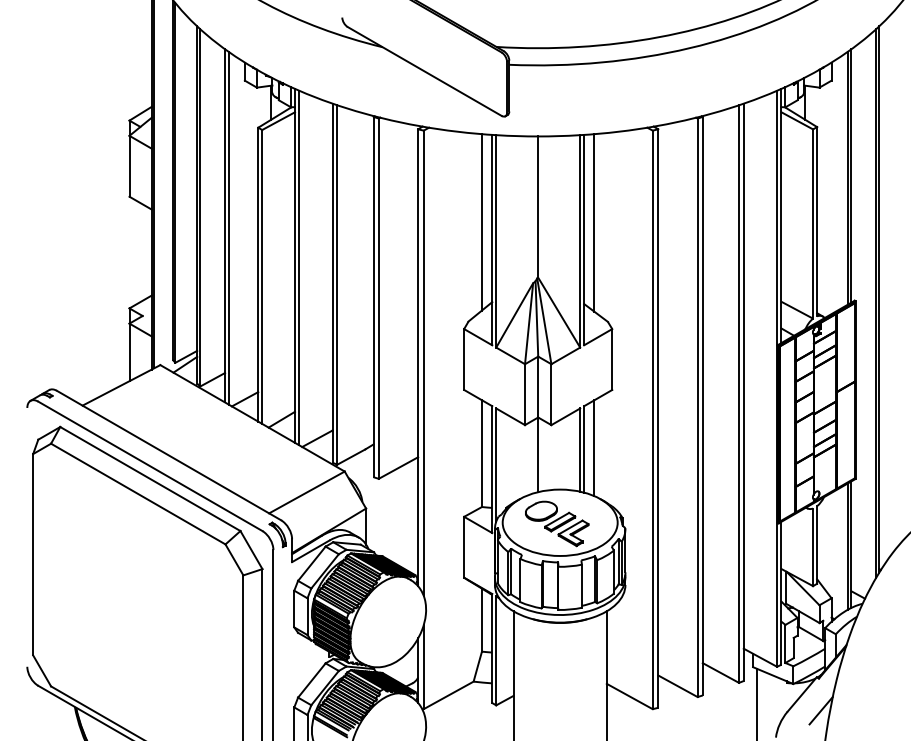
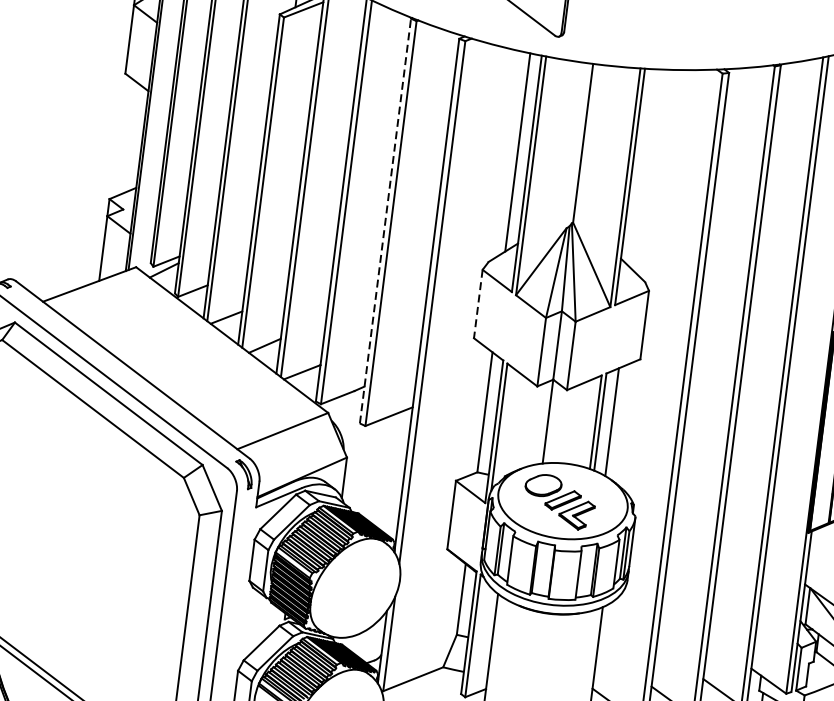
line: (594, 222) -> (644, 168), removed
line: (373, 296) -> (385, 220), solid -> dashed
line: (464, 360) -> (478, 305), solid -> dashed

